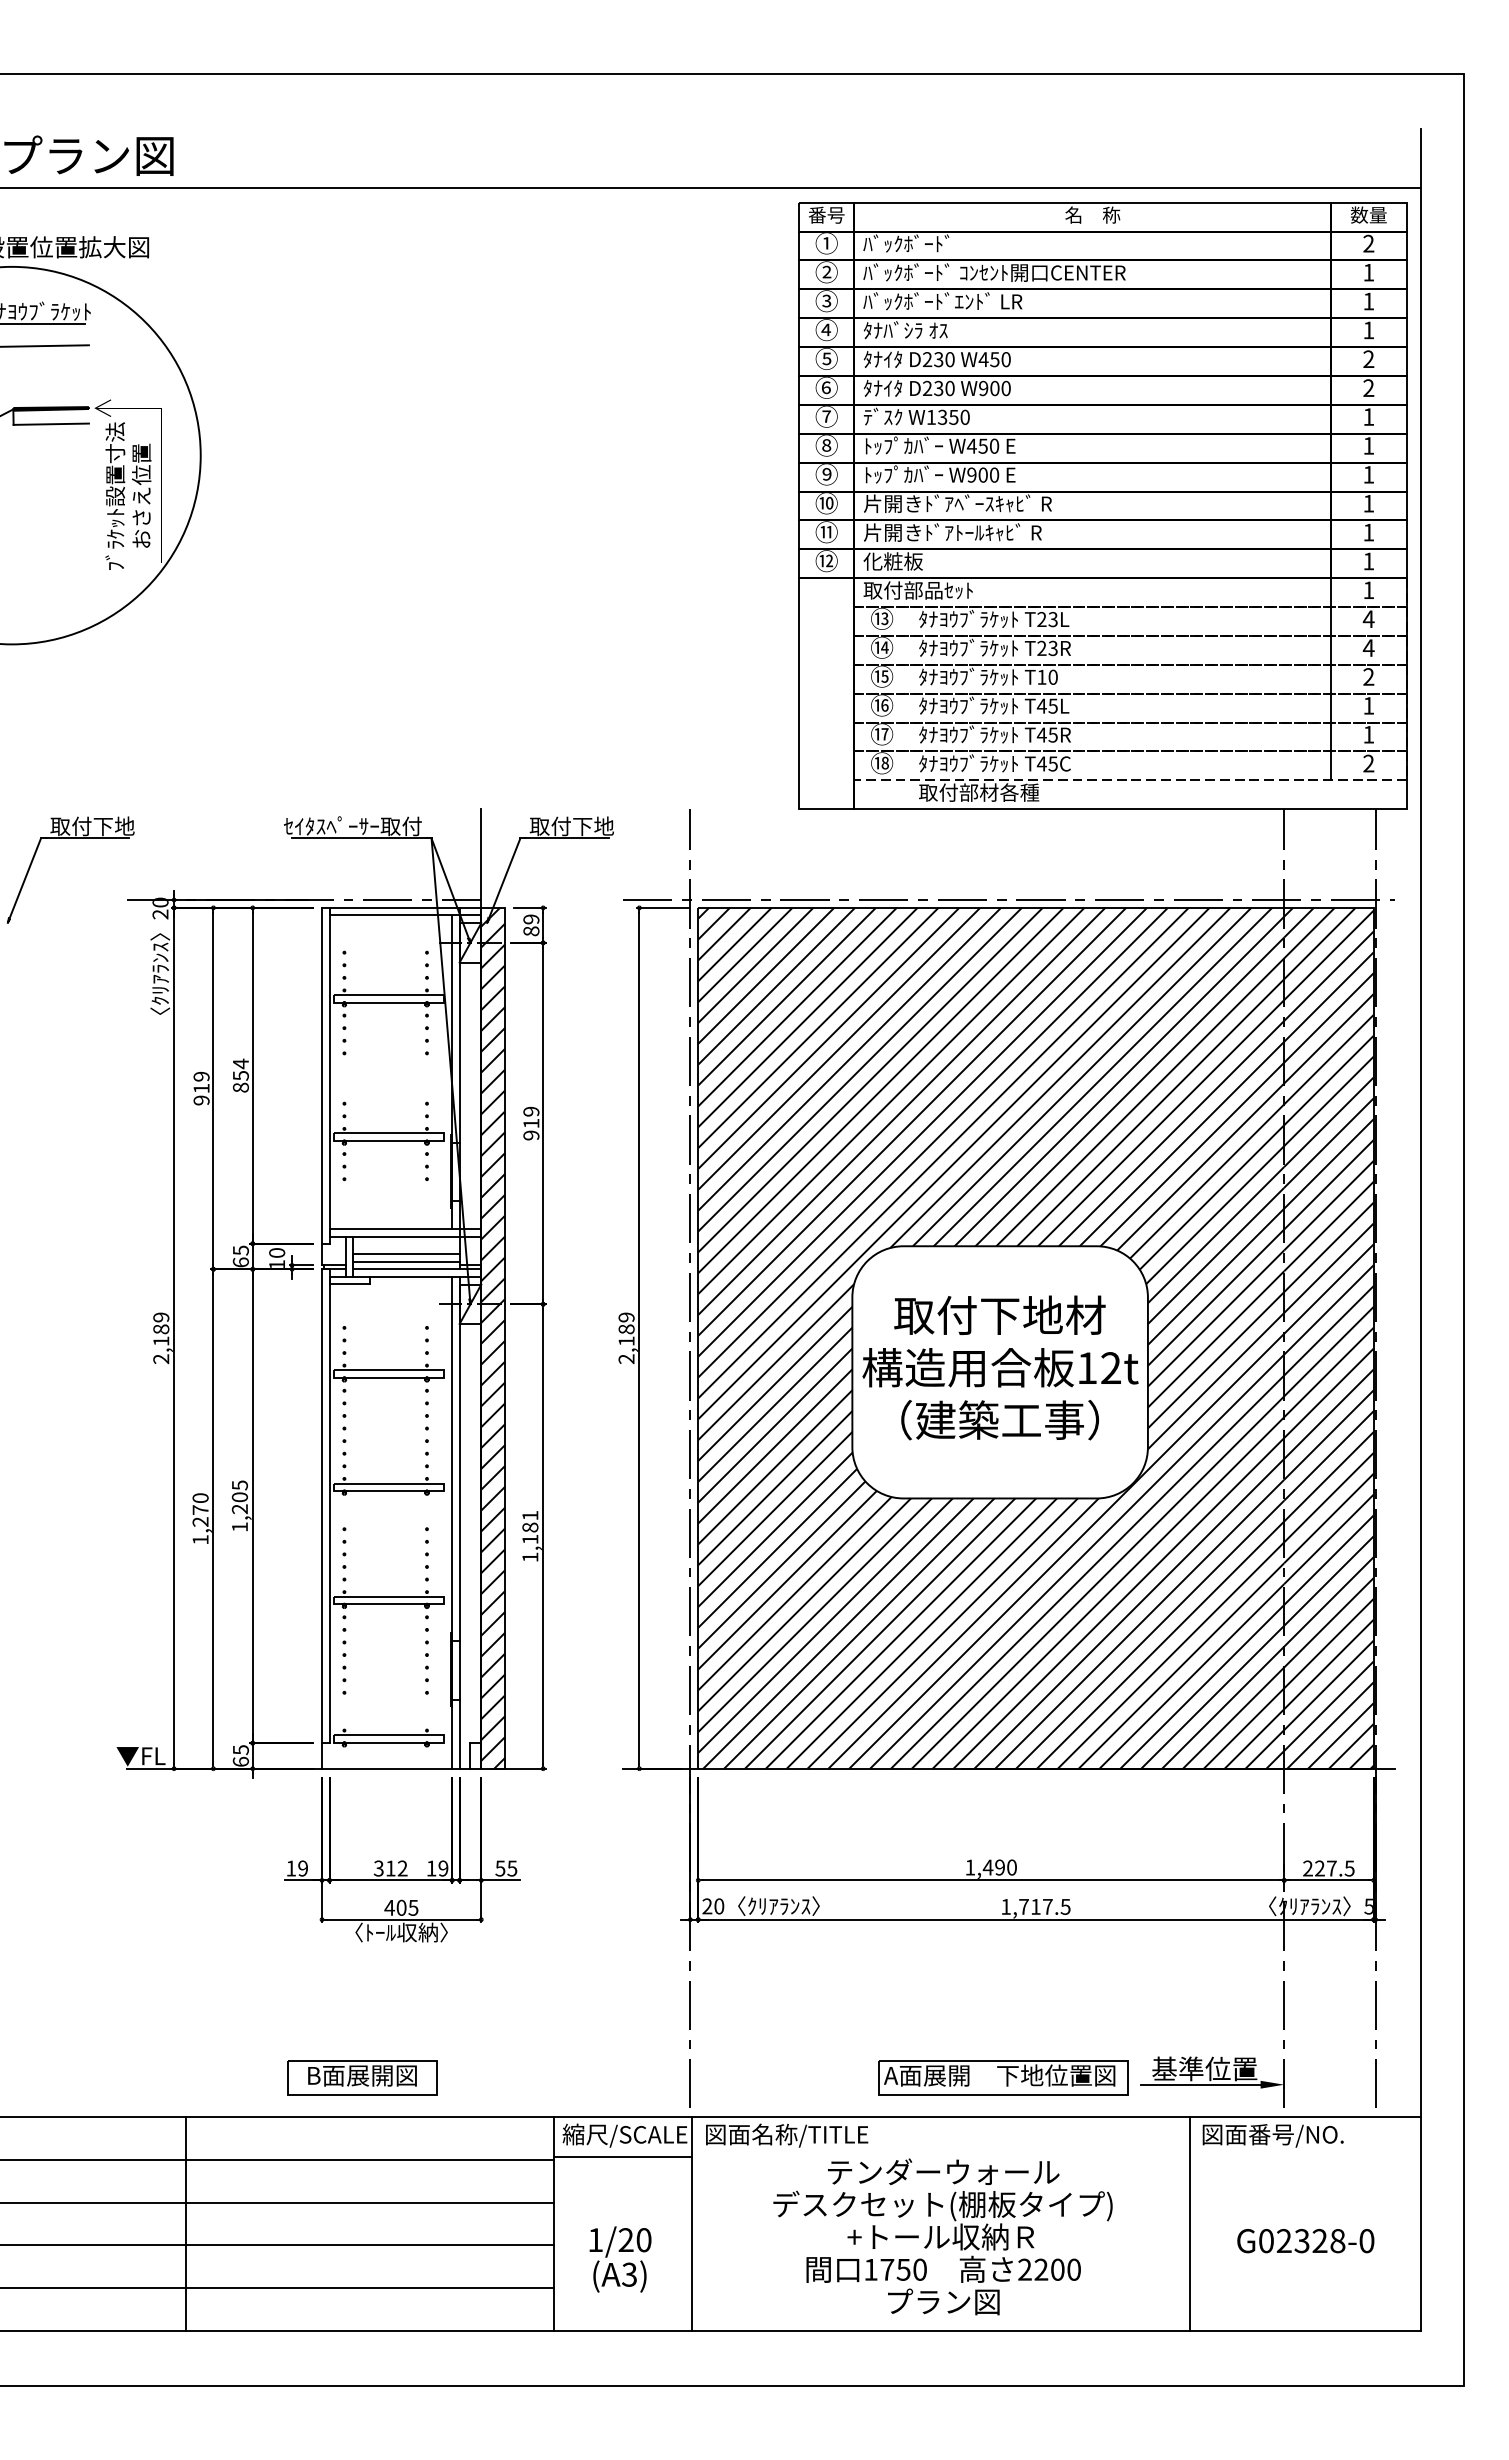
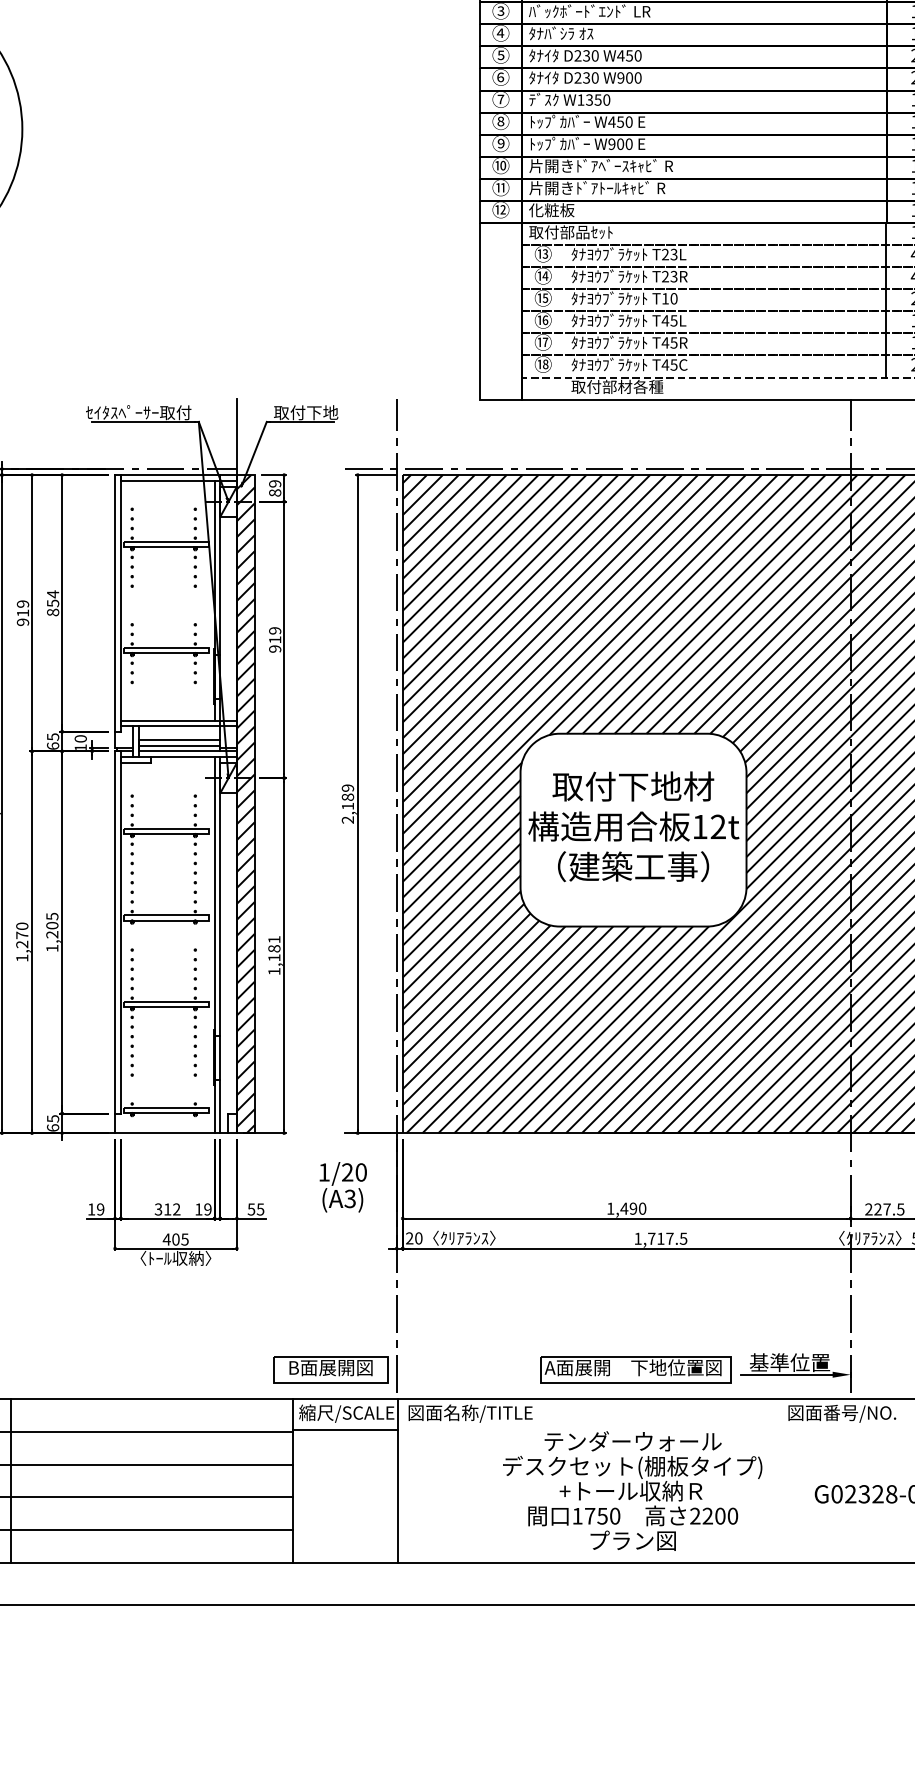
part: (362, 2077) -> (331, 1369), moved
line: (1190, 2223) -> (779, 1480), removed
text: (942, 2236) -> (632, 1490), moved
text: (620, 2259) -> (343, 1187), moved

